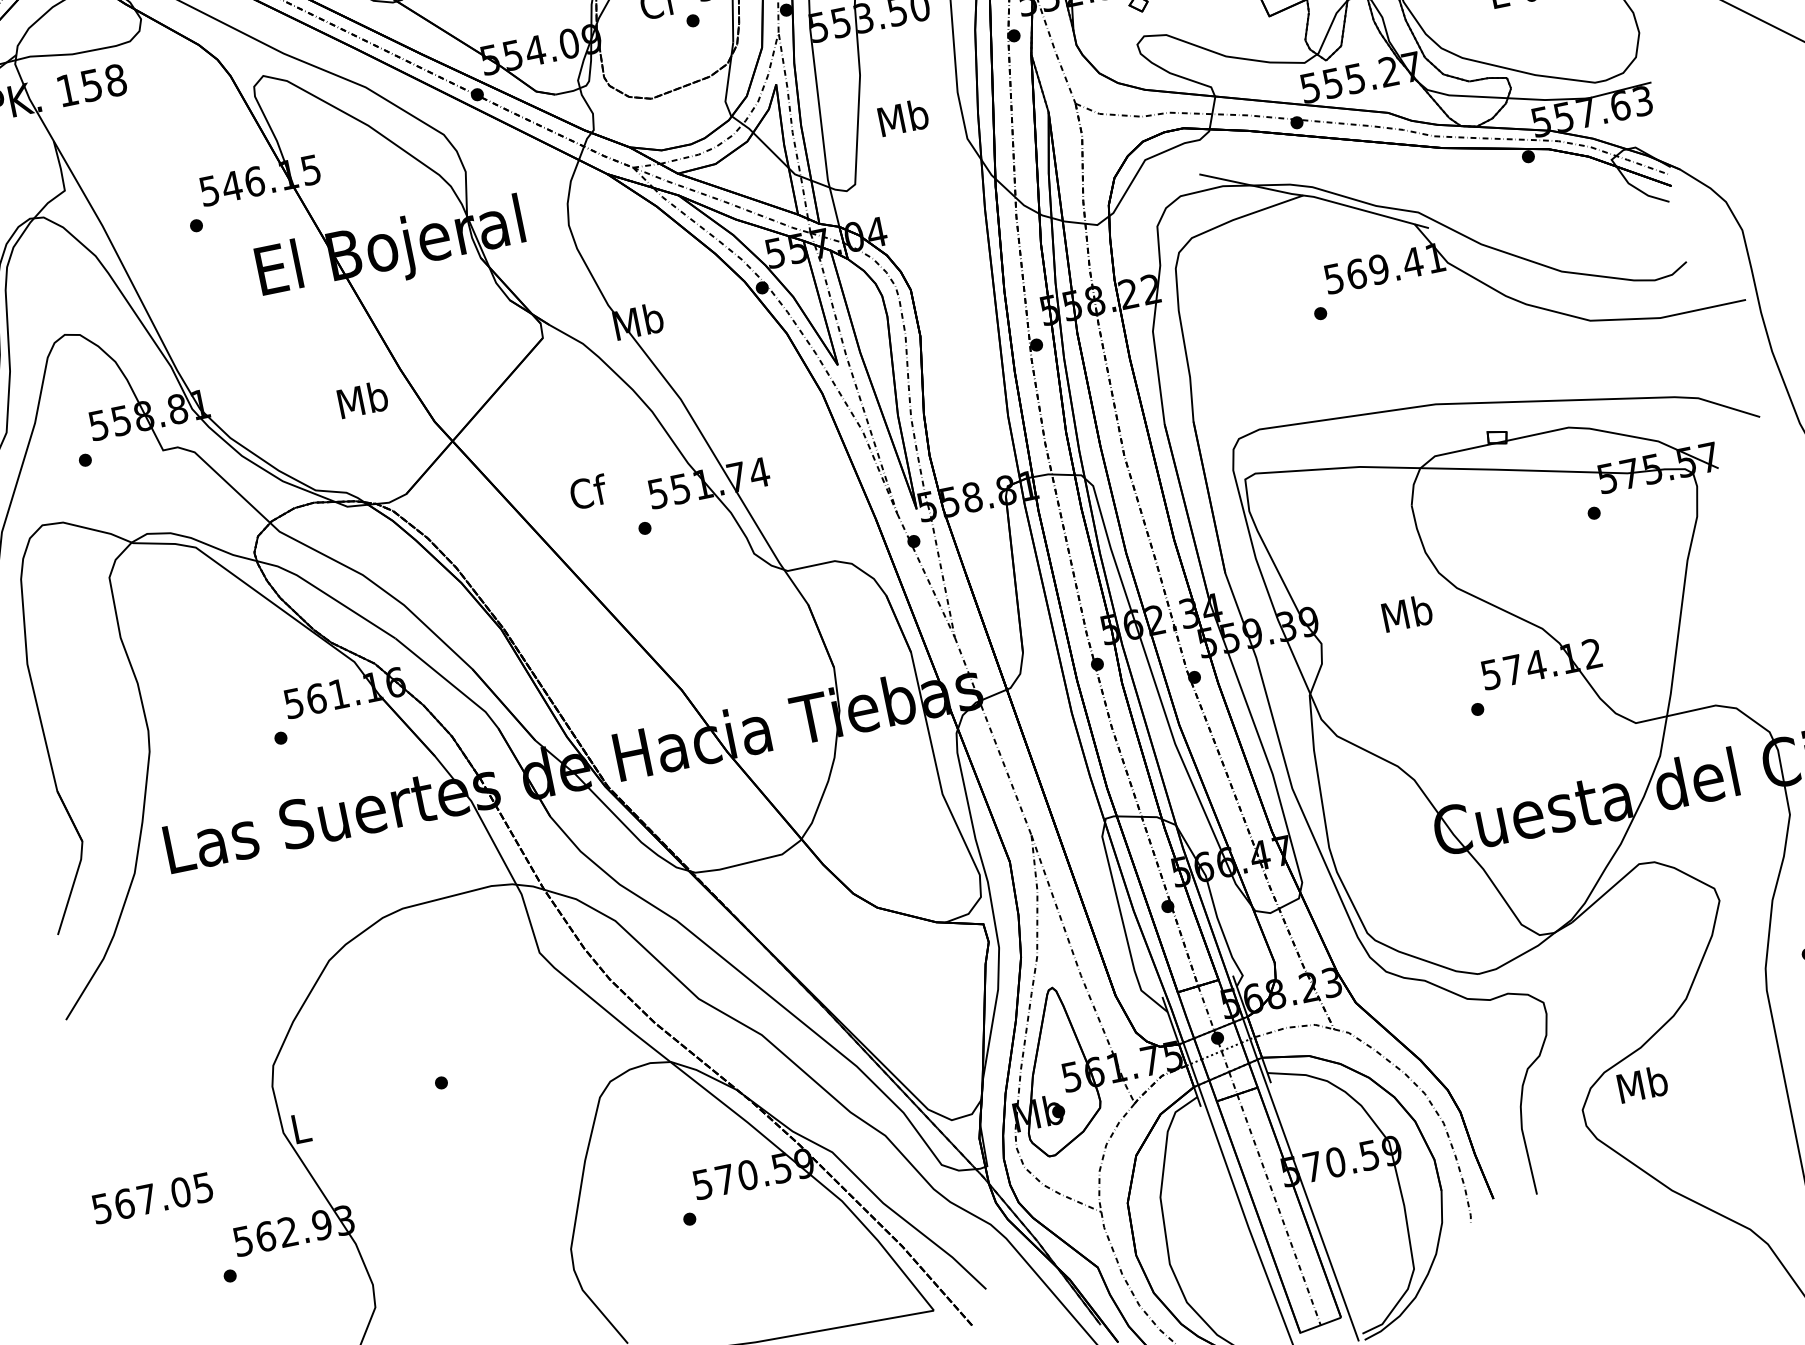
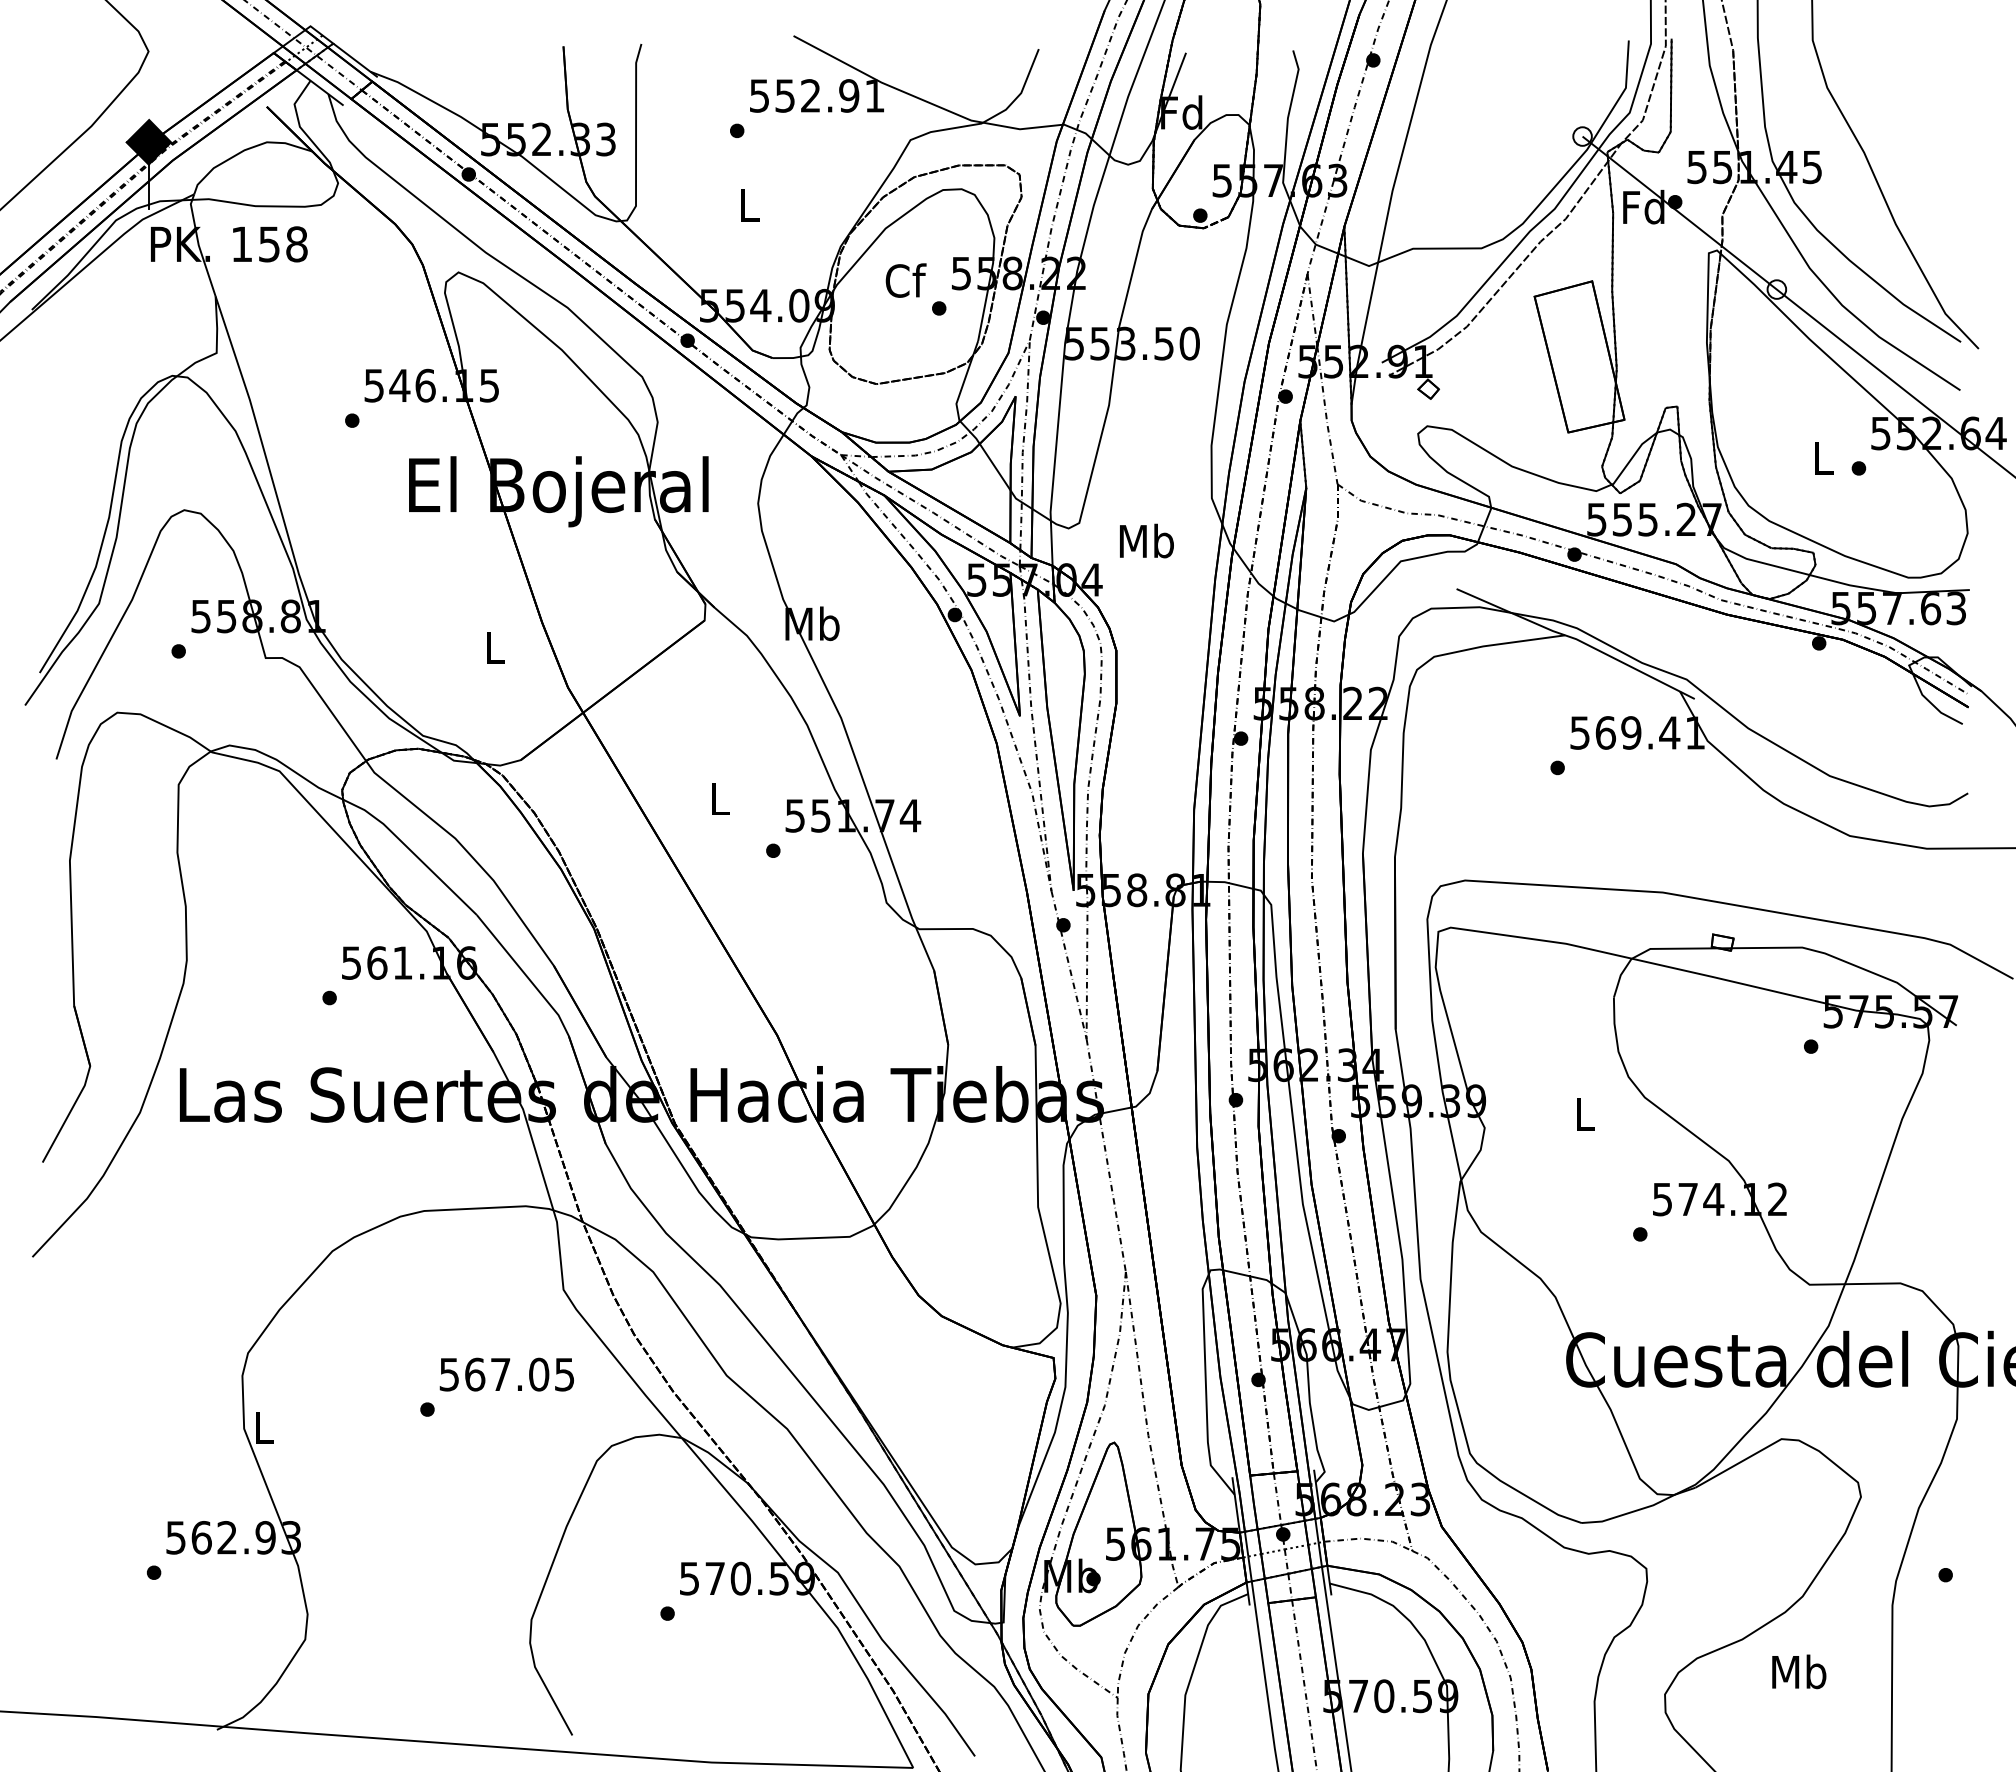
text: (903, 117) -> (1146, 540), moved
text: (362, 399) -> (494, 647), Mb -> L
text: (589, 491) -> (720, 798), Cf -> L
text: (1407, 612) -> (1585, 1113), Mb -> L
text: (1642, 1083) -> (1799, 1671), moved
text: (152, 1198) -> (506, 1374), moved

